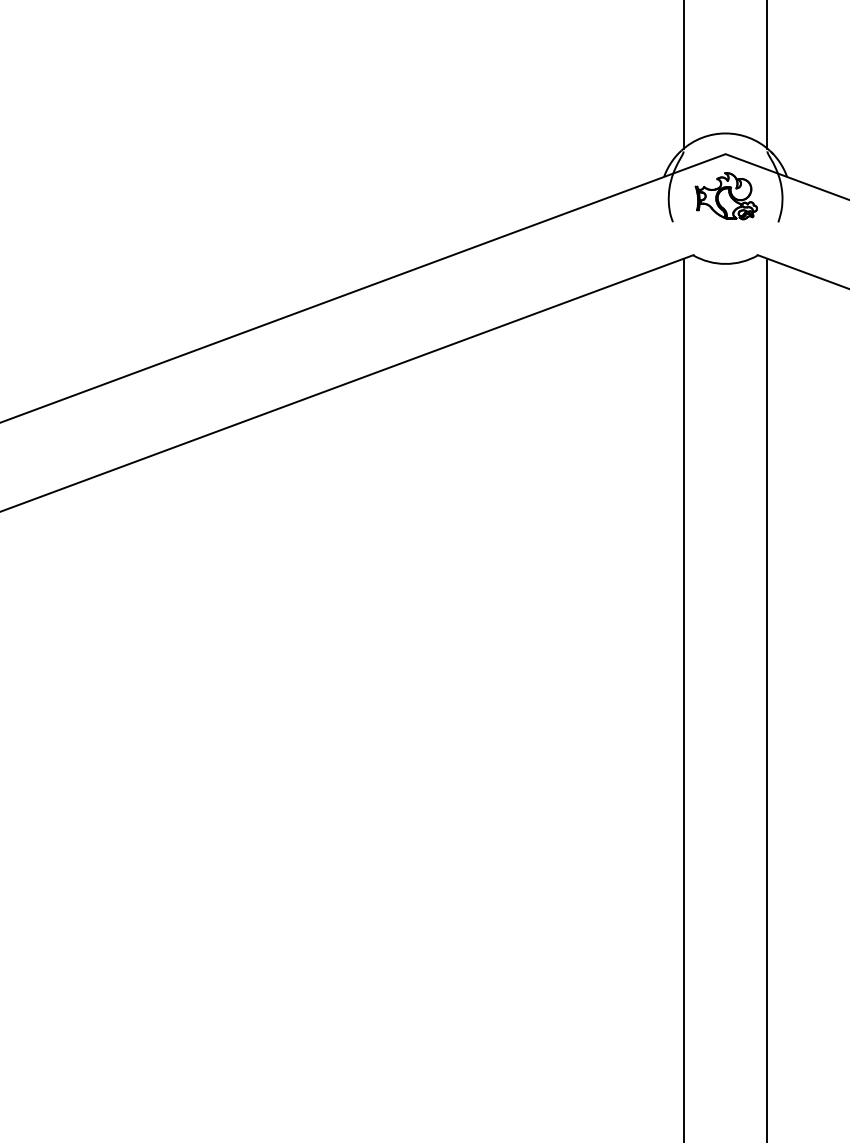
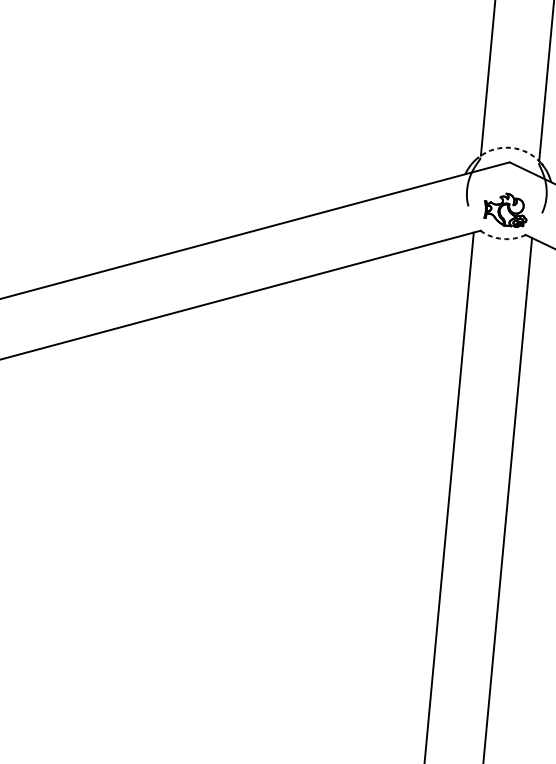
arc: (725, 133) -> (510, 147), solid -> dashed
part: (725, 196) -> (505, 210), moved
arc: (725, 263) -> (502, 238), solid -> dashed

